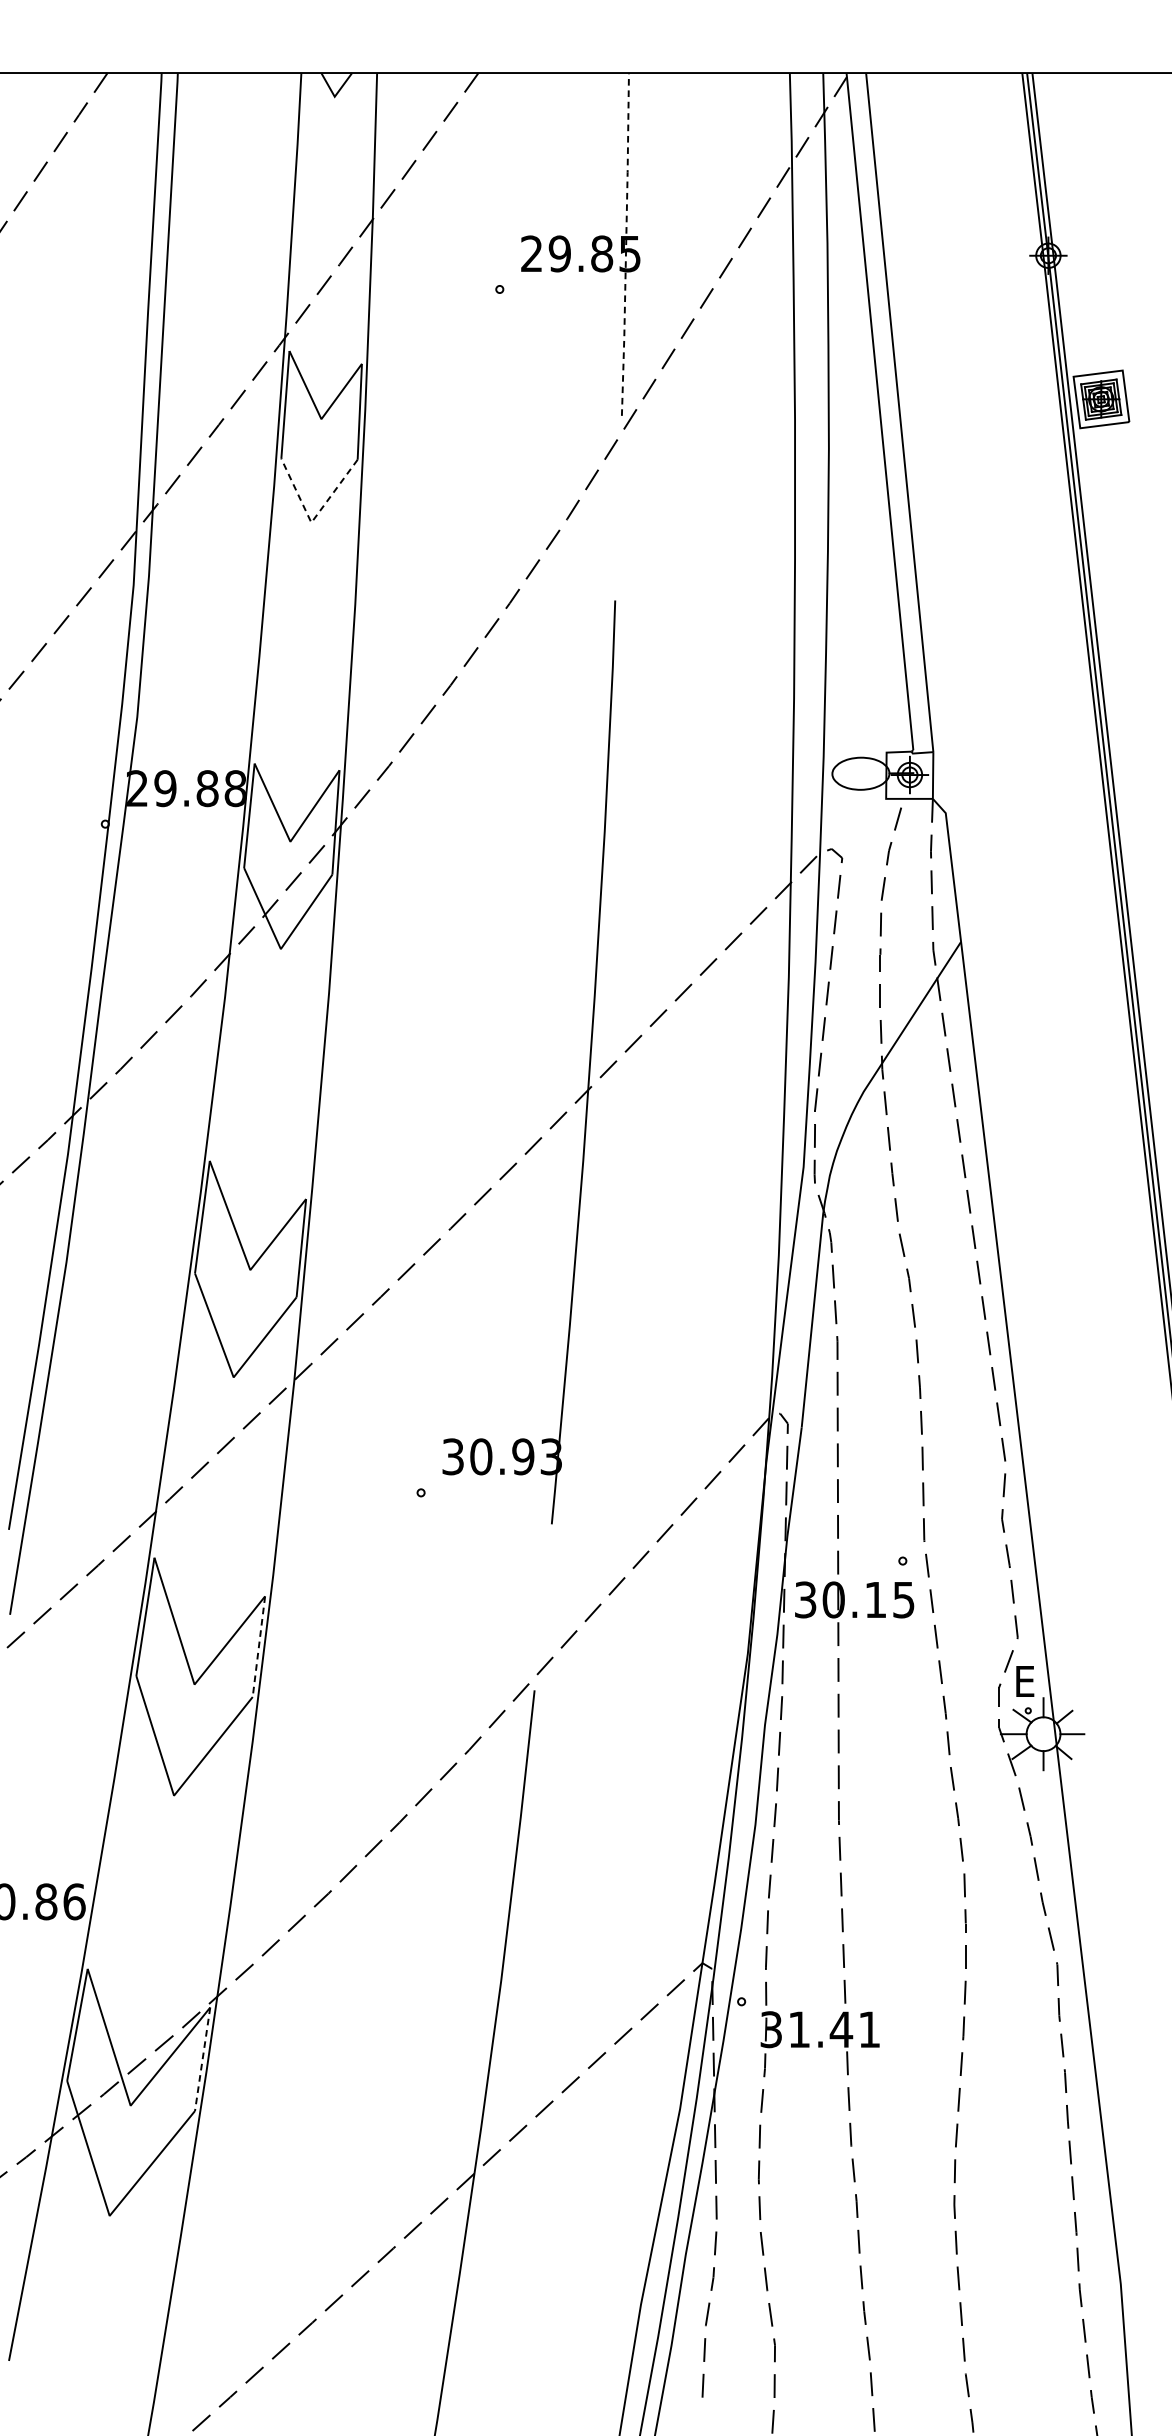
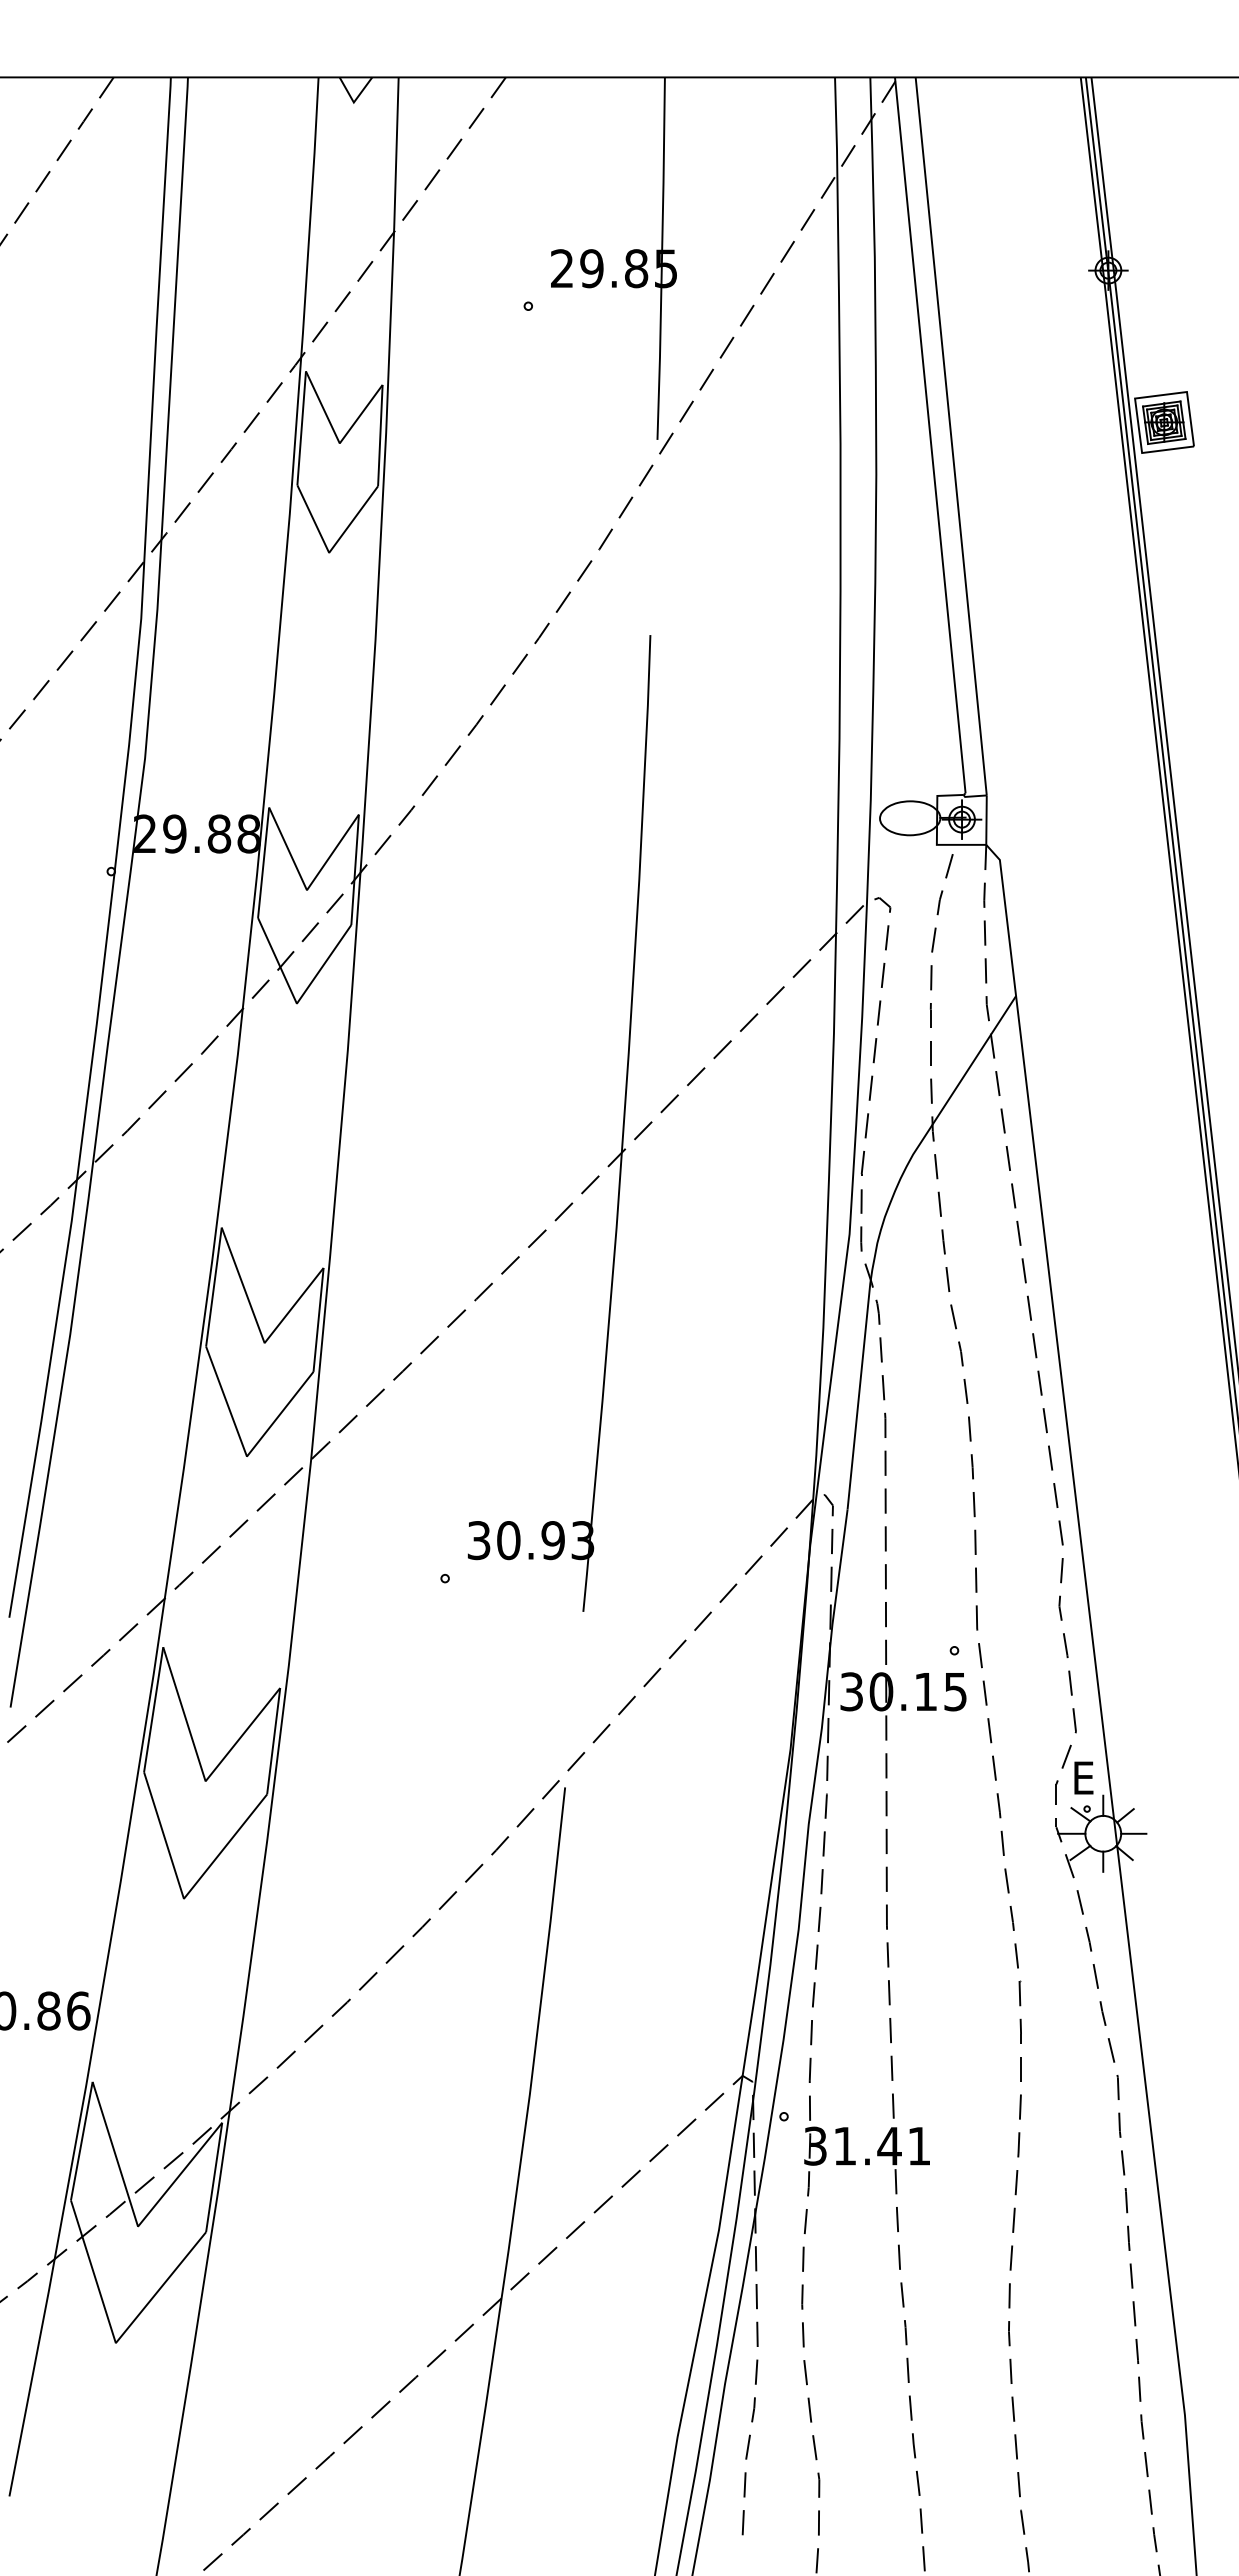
line: (625, 244) -> (661, 258), dashed -> solid
line: (312, 520) -> (330, 550), dashed -> solid
line: (258, 1646) -> (273, 1741), dashed -> solid
line: (202, 2059) -> (214, 2177), dashed -> solid

